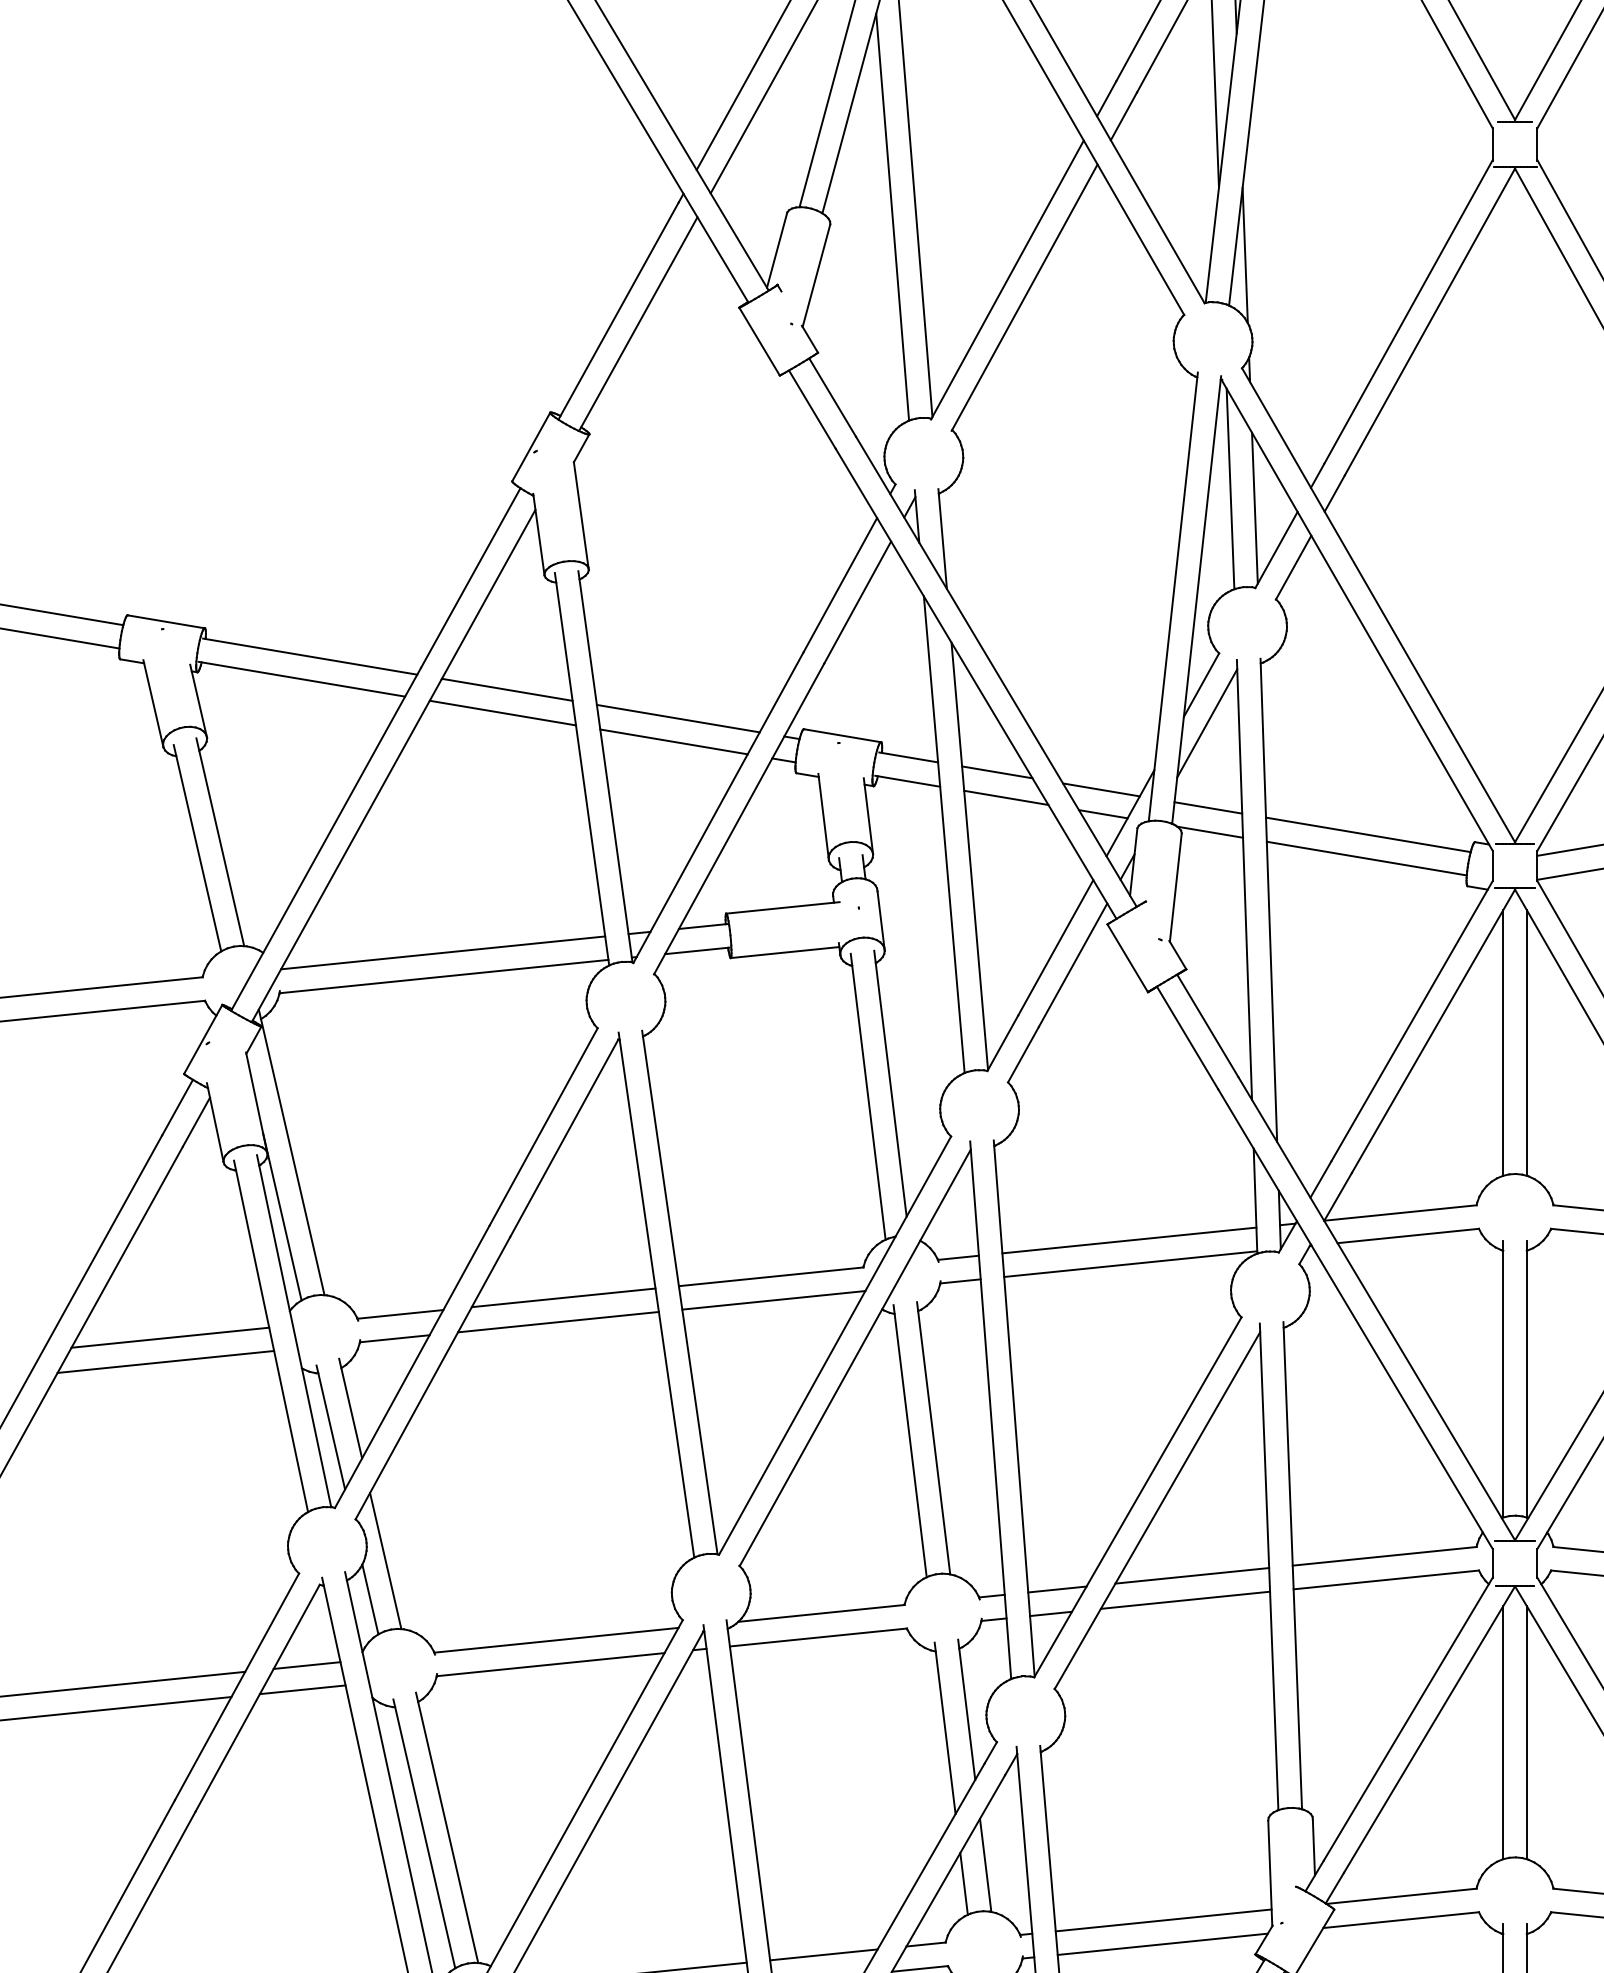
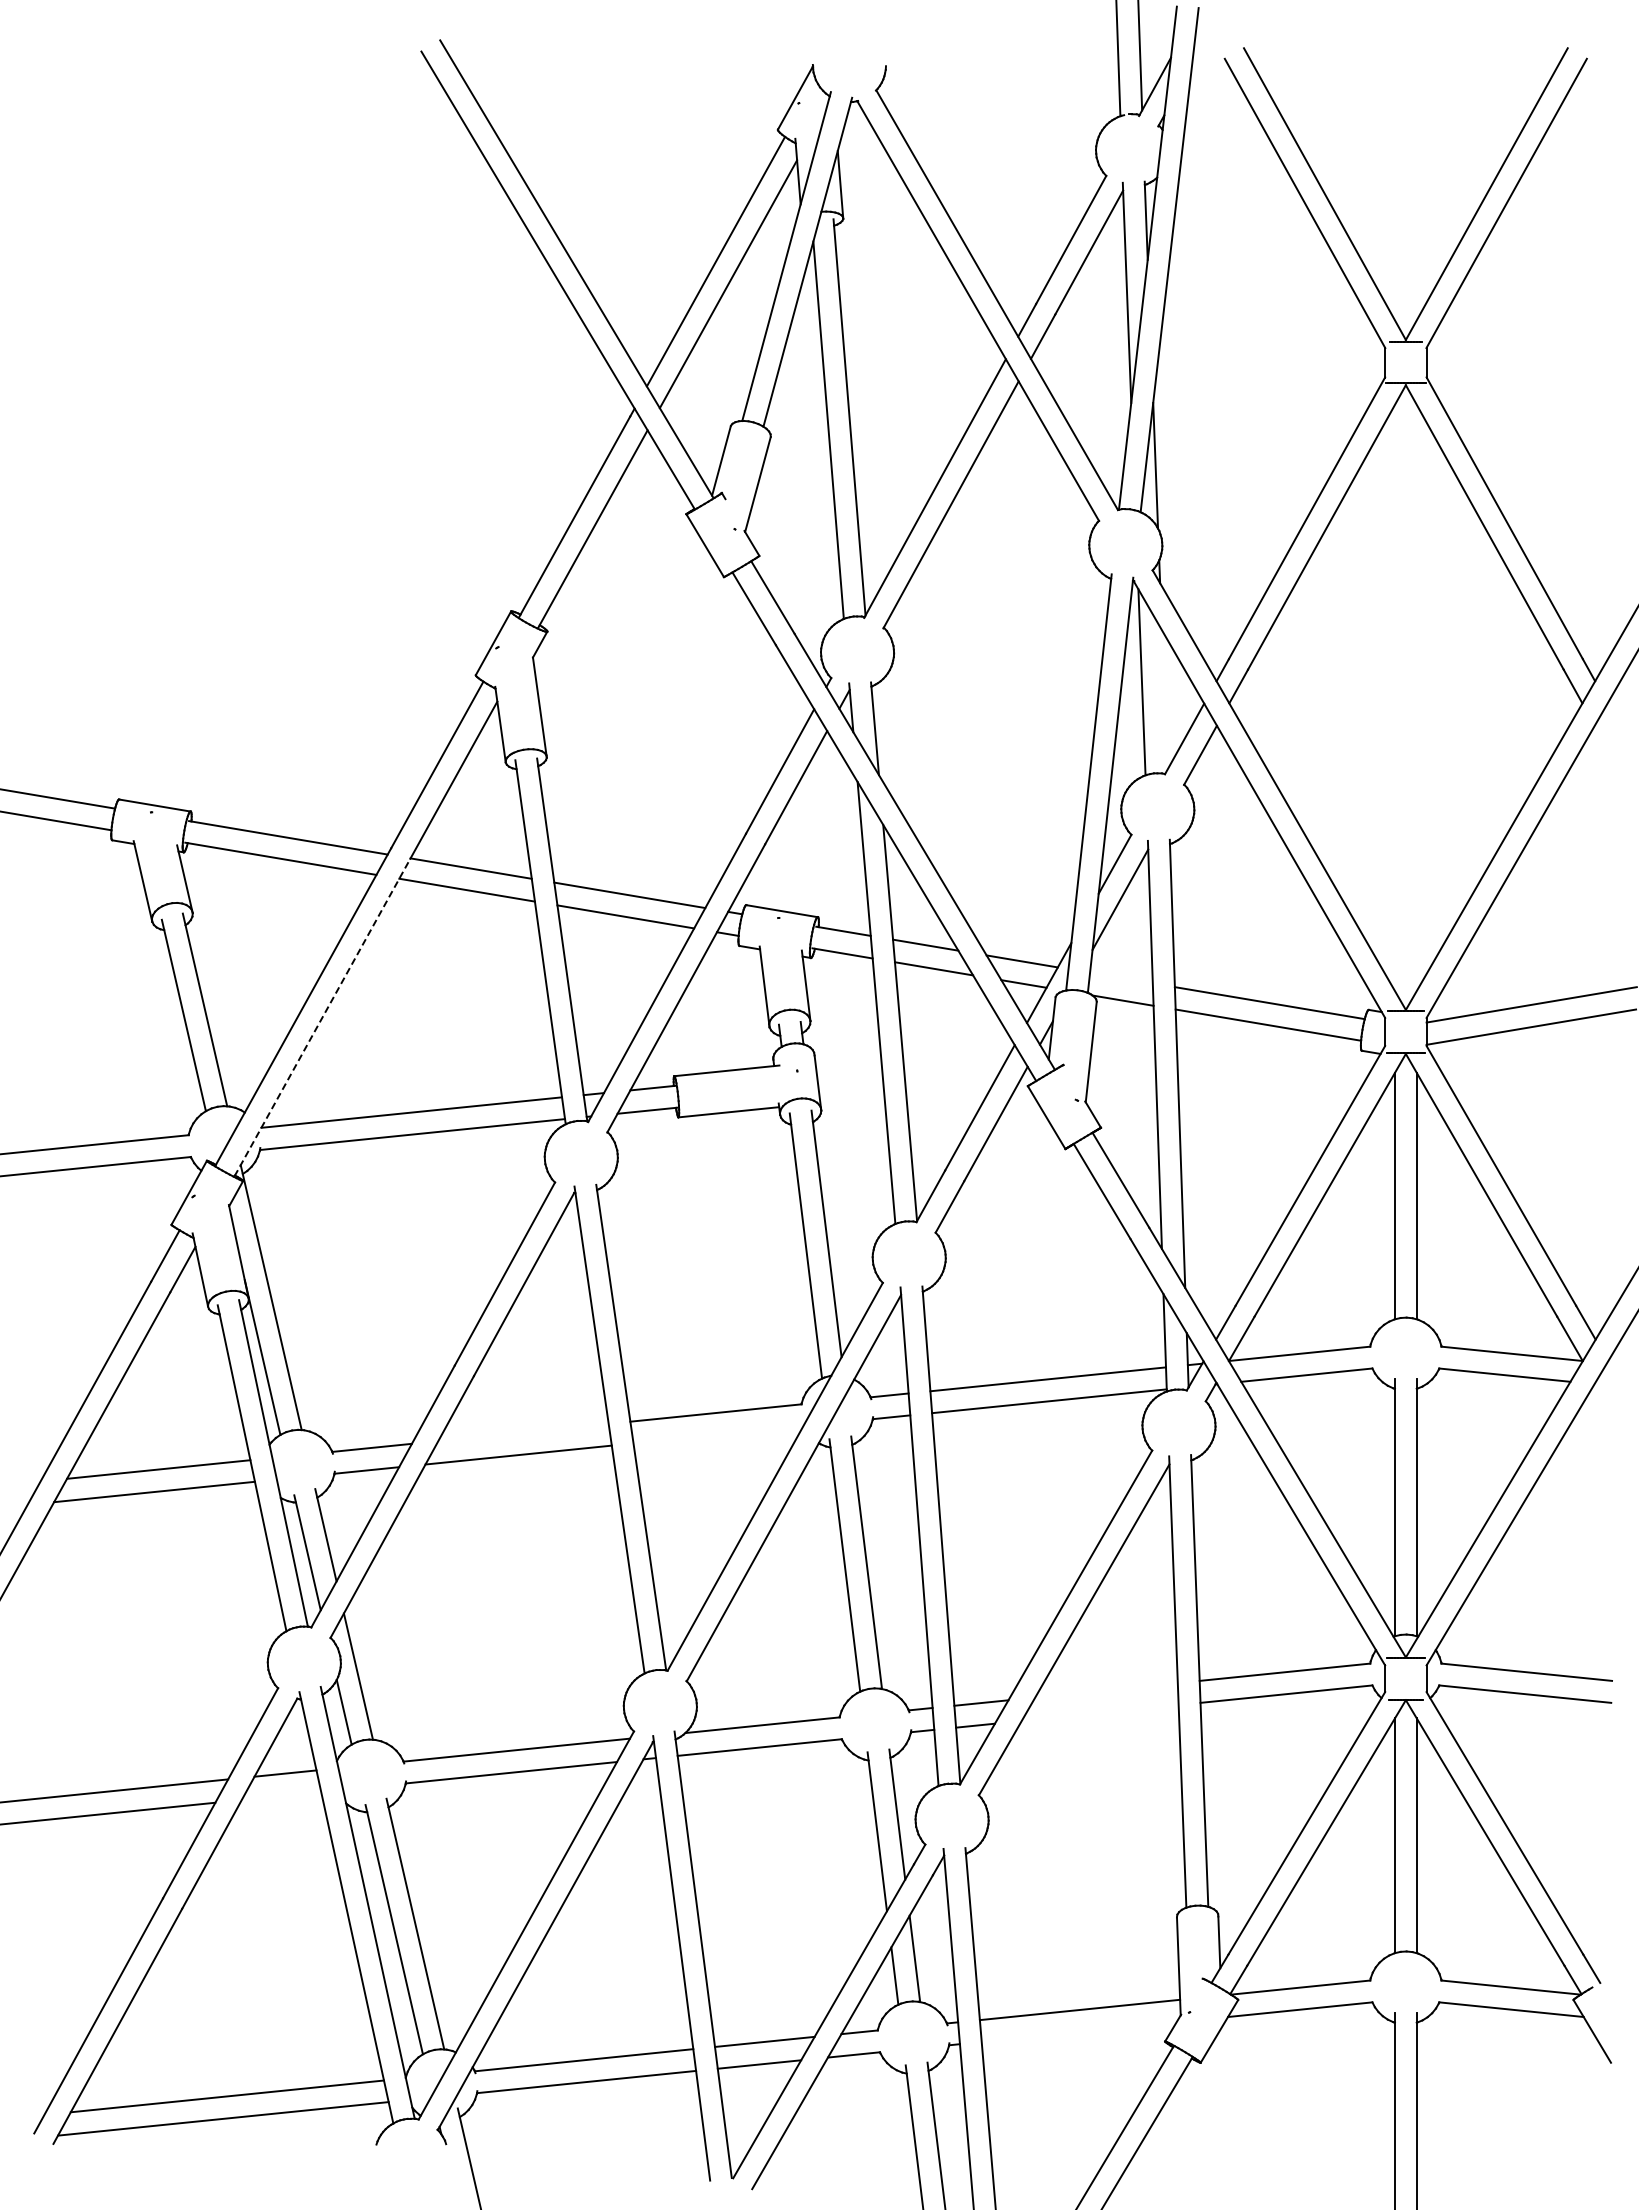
line: (1254, 508) -> (1164, 700), removed
line: (1208, 807) -> (1121, 977), removed
line: (346, 850) -> (322, 1017), solid -> dashed
line: (563, 1297) -> (523, 1432), removed
line: (773, 1299) -> (718, 1434), removed
line: (1192, 1575) -> (1106, 1690), removed
line: (1184, 1599) -> (1099, 1712), removed
line: (302, 1690) -> (281, 1796), removed
line: (1162, 1943) -> (1078, 2031), removed

